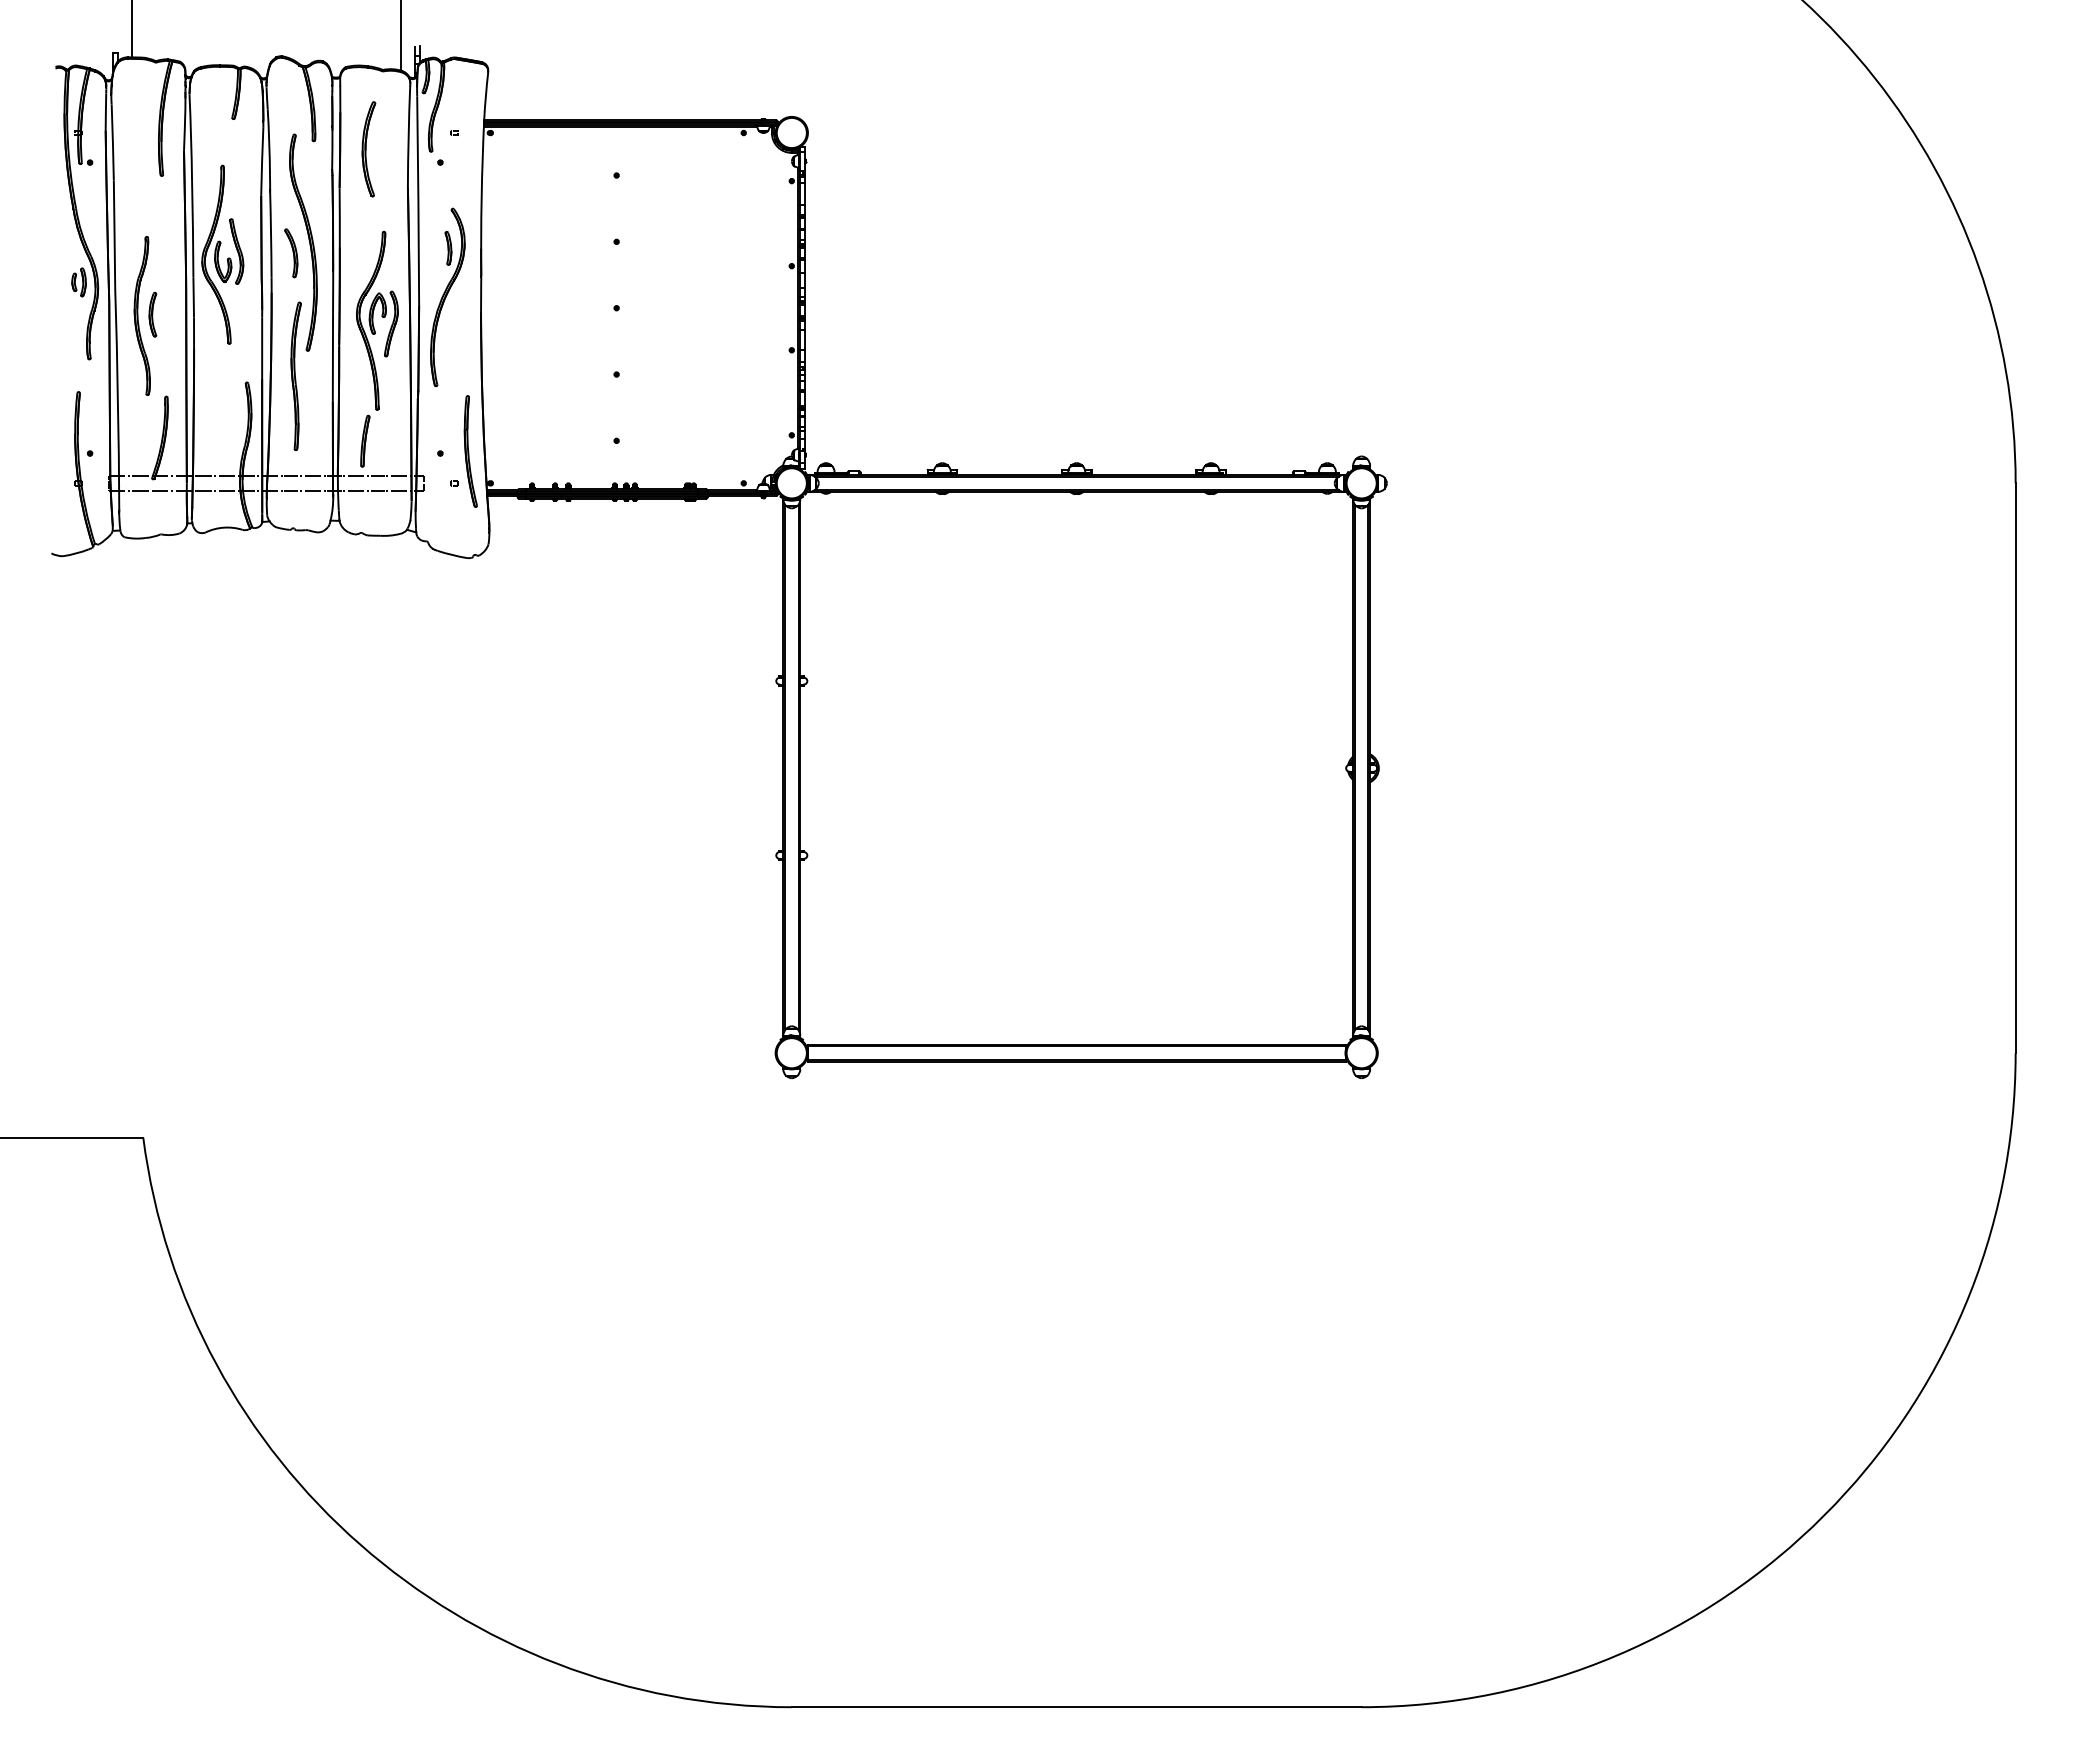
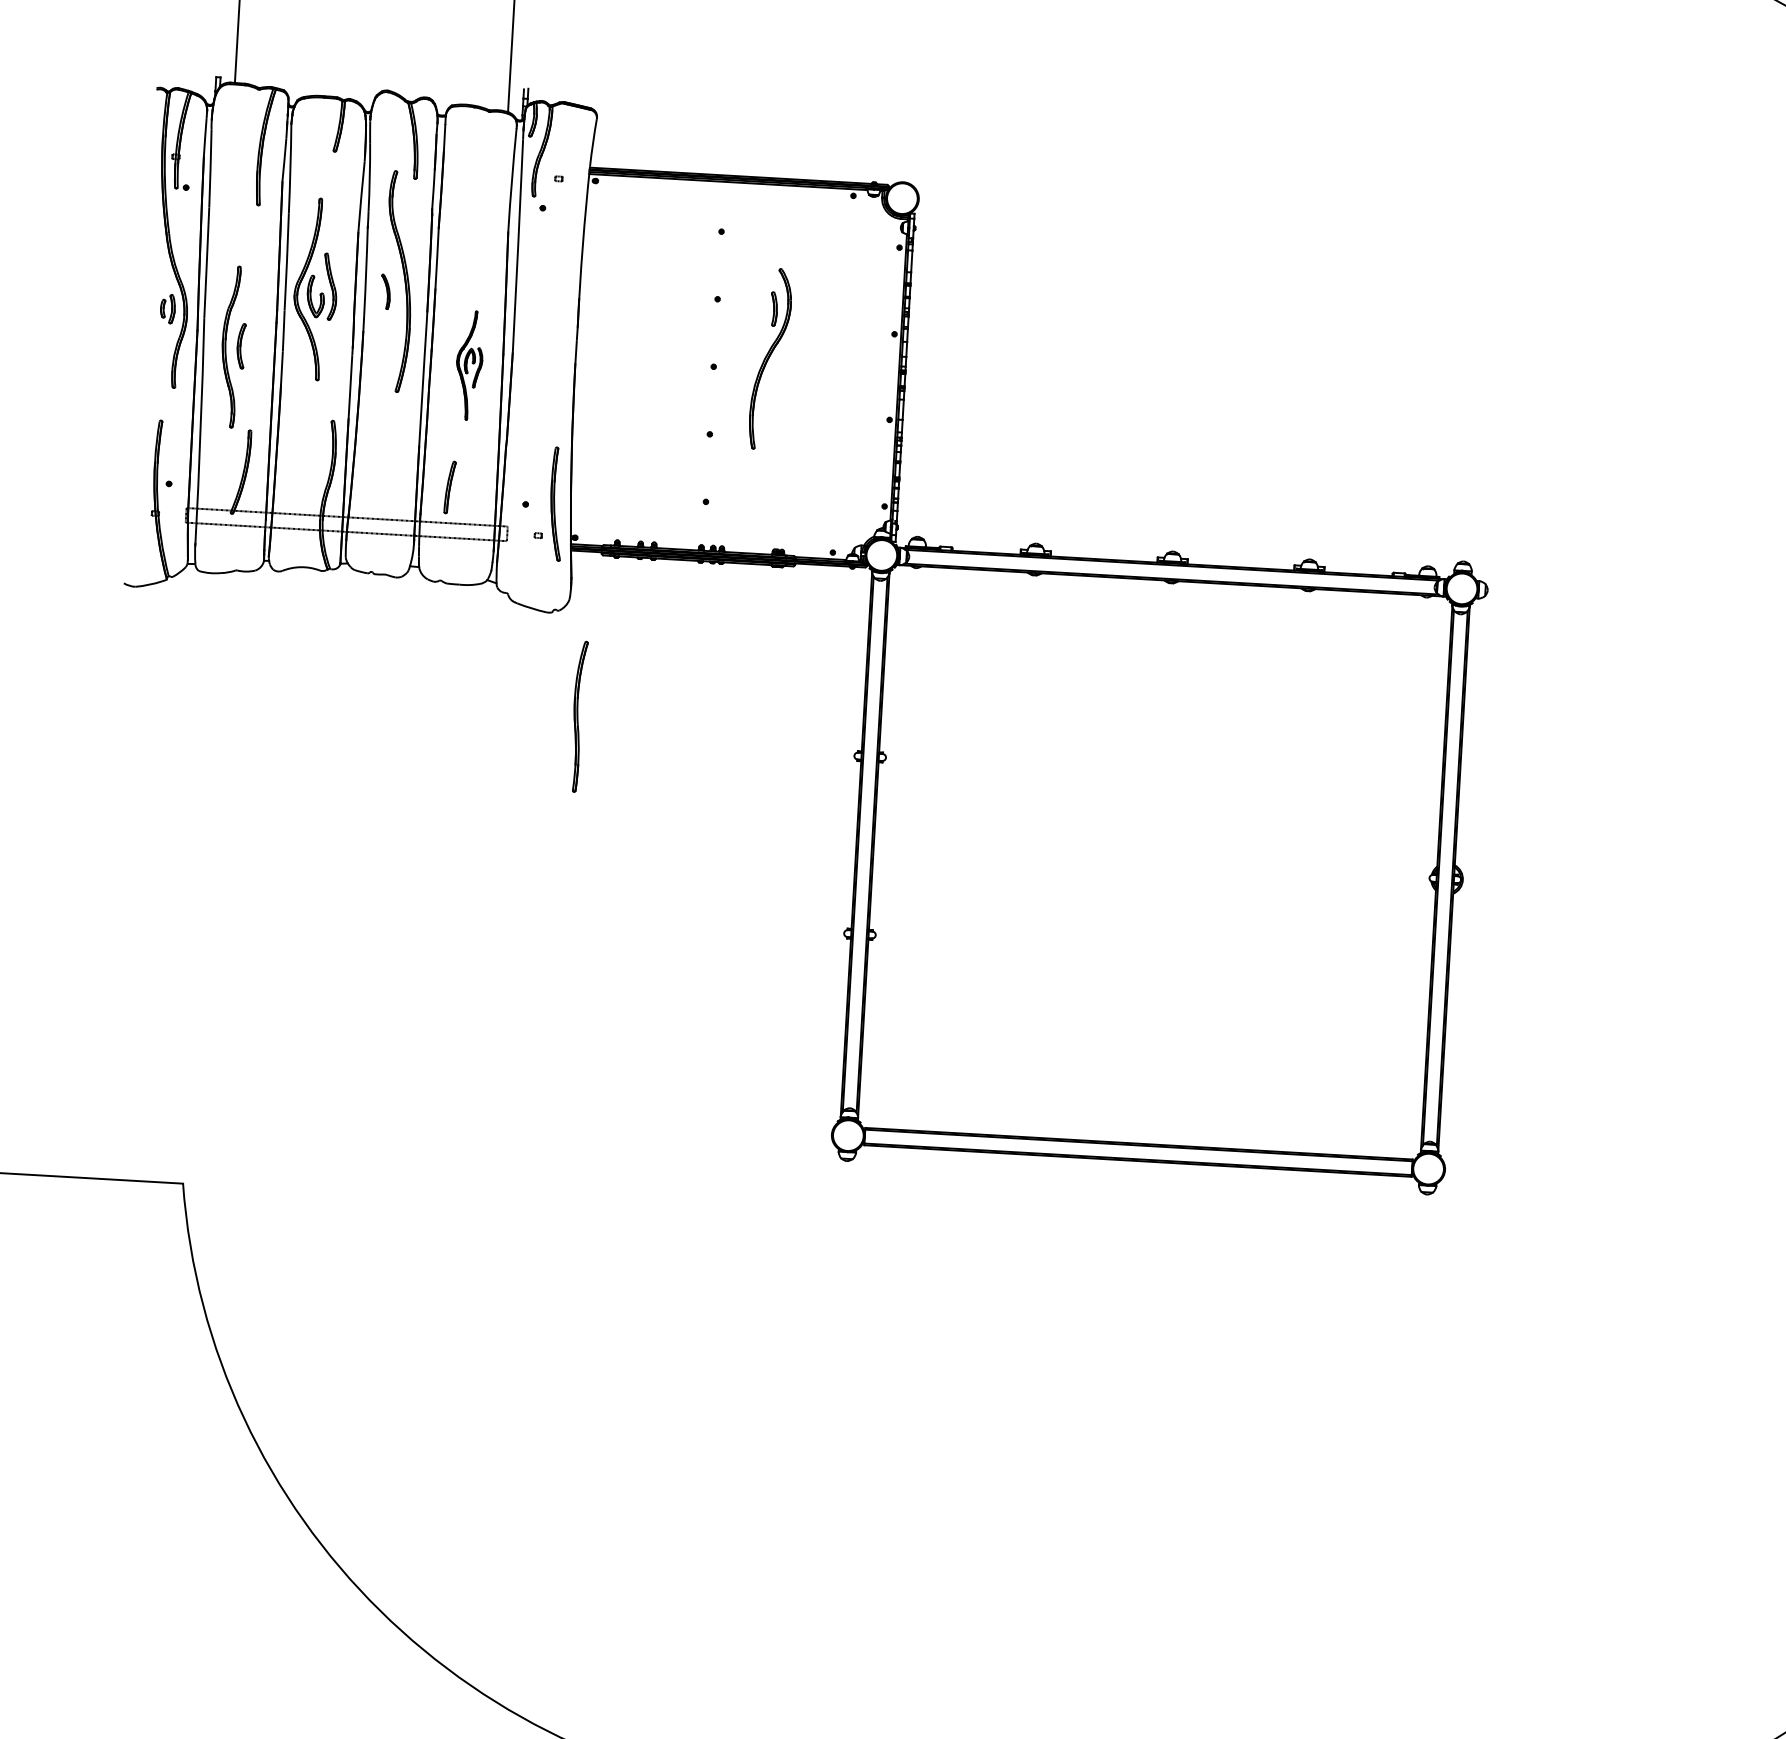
part: (368, 149) -> (470, 190), removed
part: (291, 253) -> (385, 292), size x0.7
part: (447, 297) -> (770, 359), moved
part: (377, 320) -> (469, 365), size x0.6
part: (295, 375) -> (578, 715), moved

